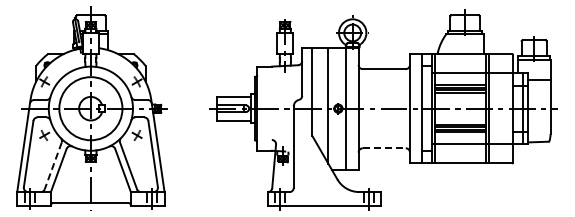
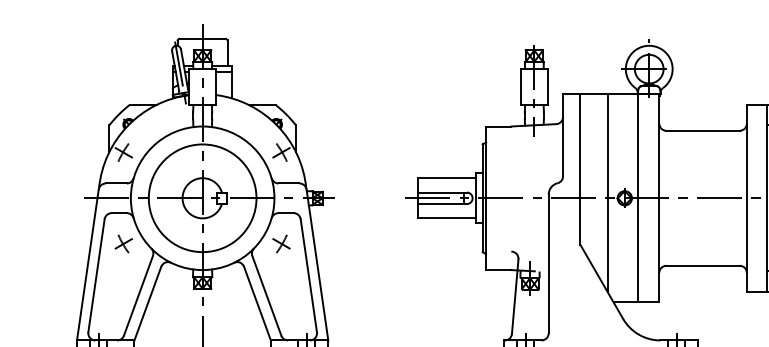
line: (384, 148) -> (703, 266), dashed -> solid
line: (53, 165) -> (138, 295), dashed -> solid

